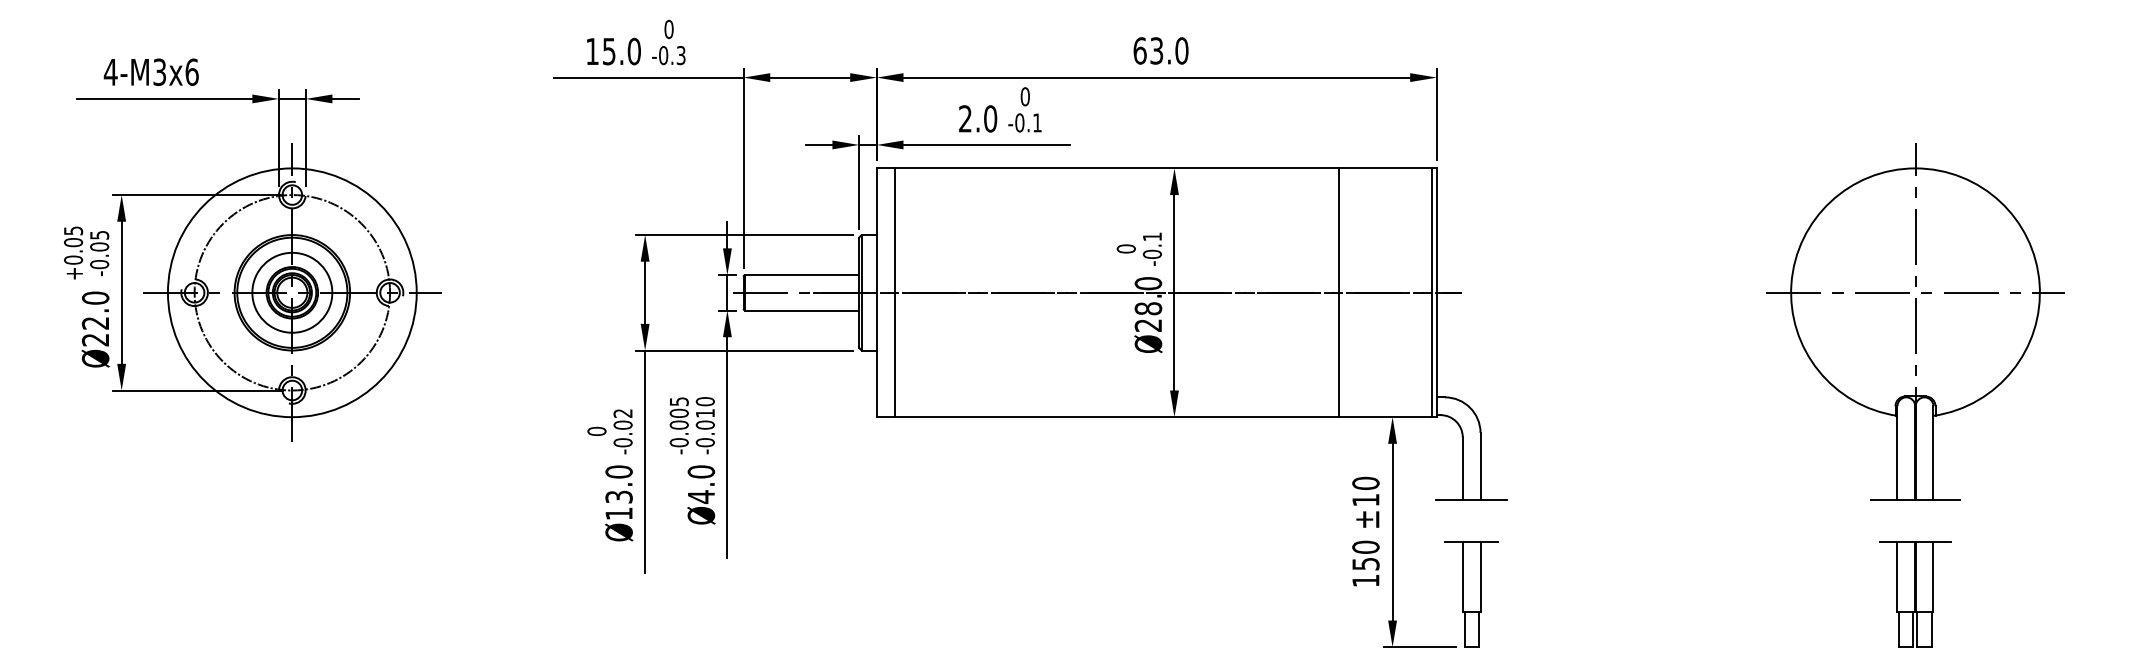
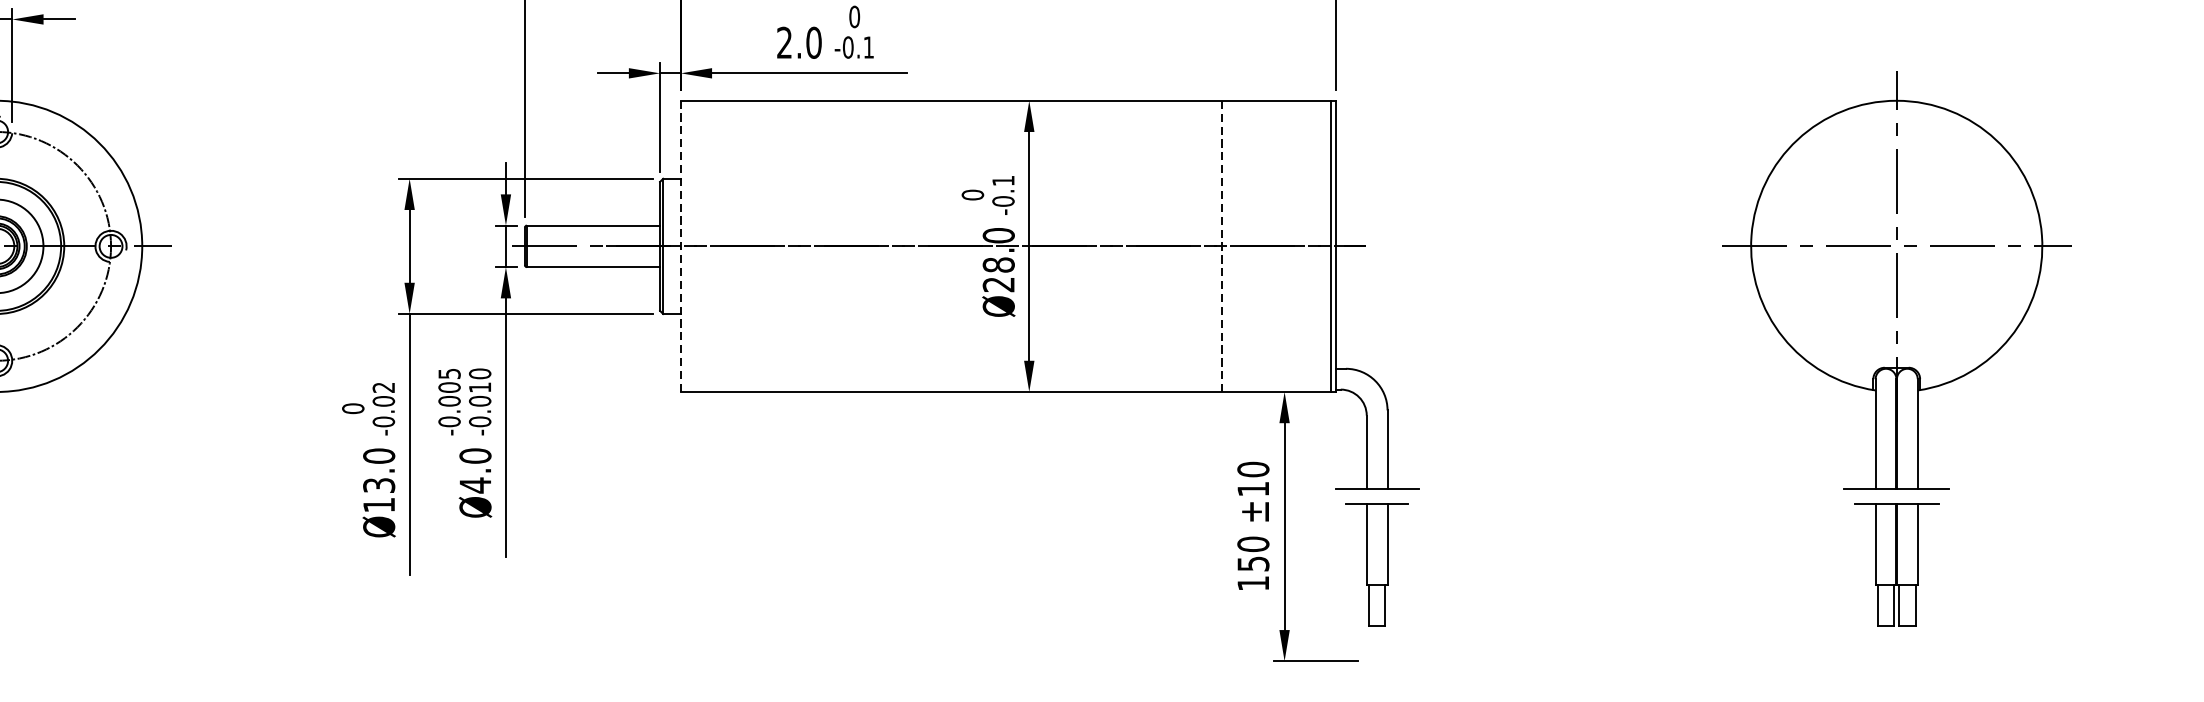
line: (876, 292) -> (680, 246), solid -> dashed
line: (894, 292) -> (701, 246), removed
line: (1338, 293) -> (1221, 247), solid -> dashed
part: (1471, 594) -> (1376, 564), moved
part: (1915, 594) -> (1896, 564), moved

